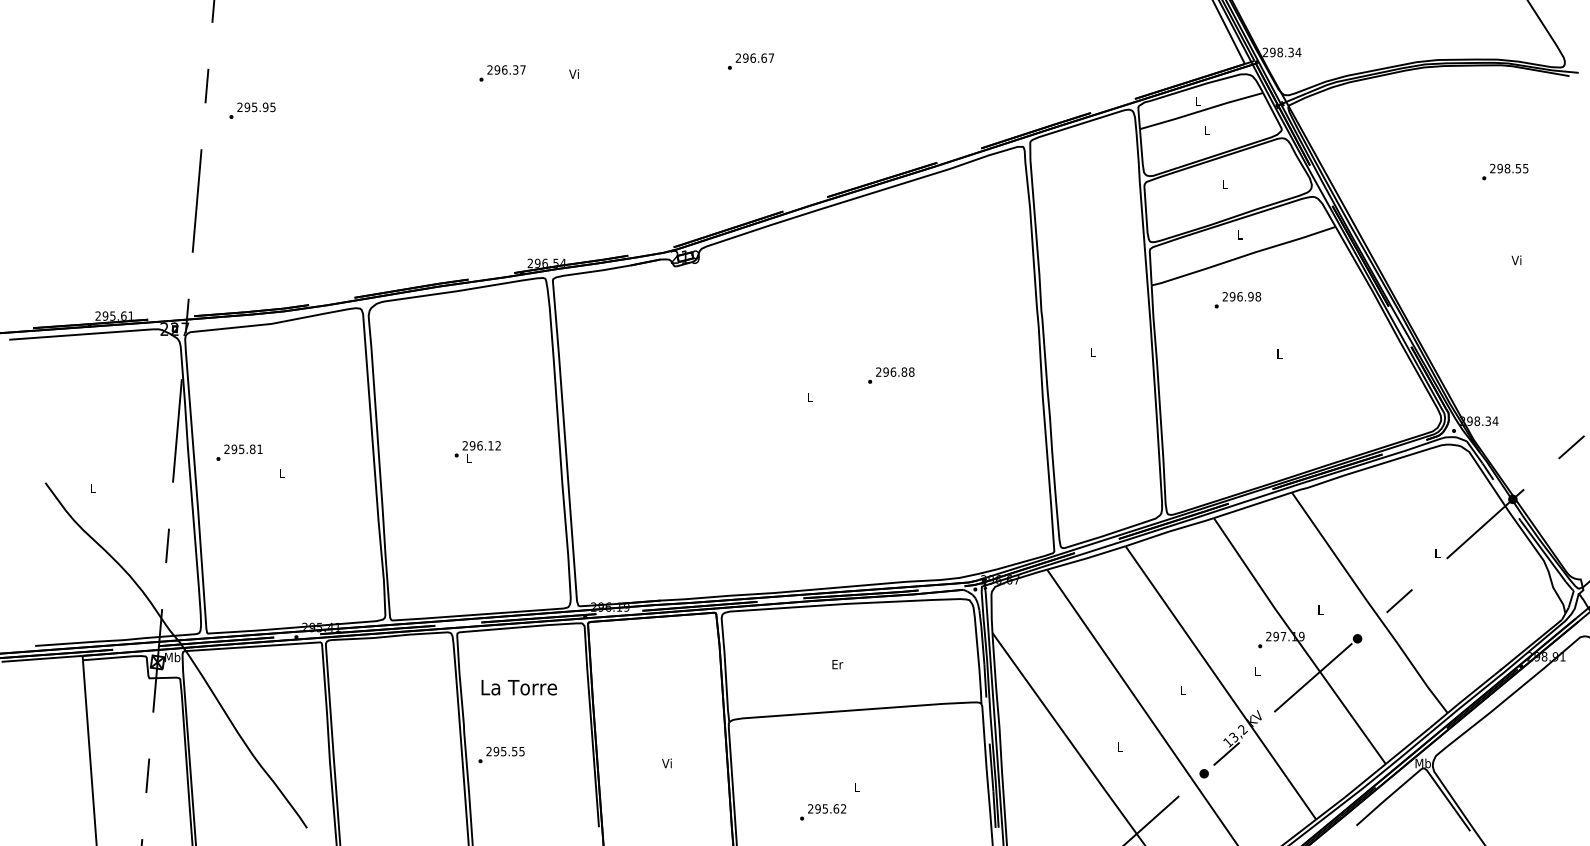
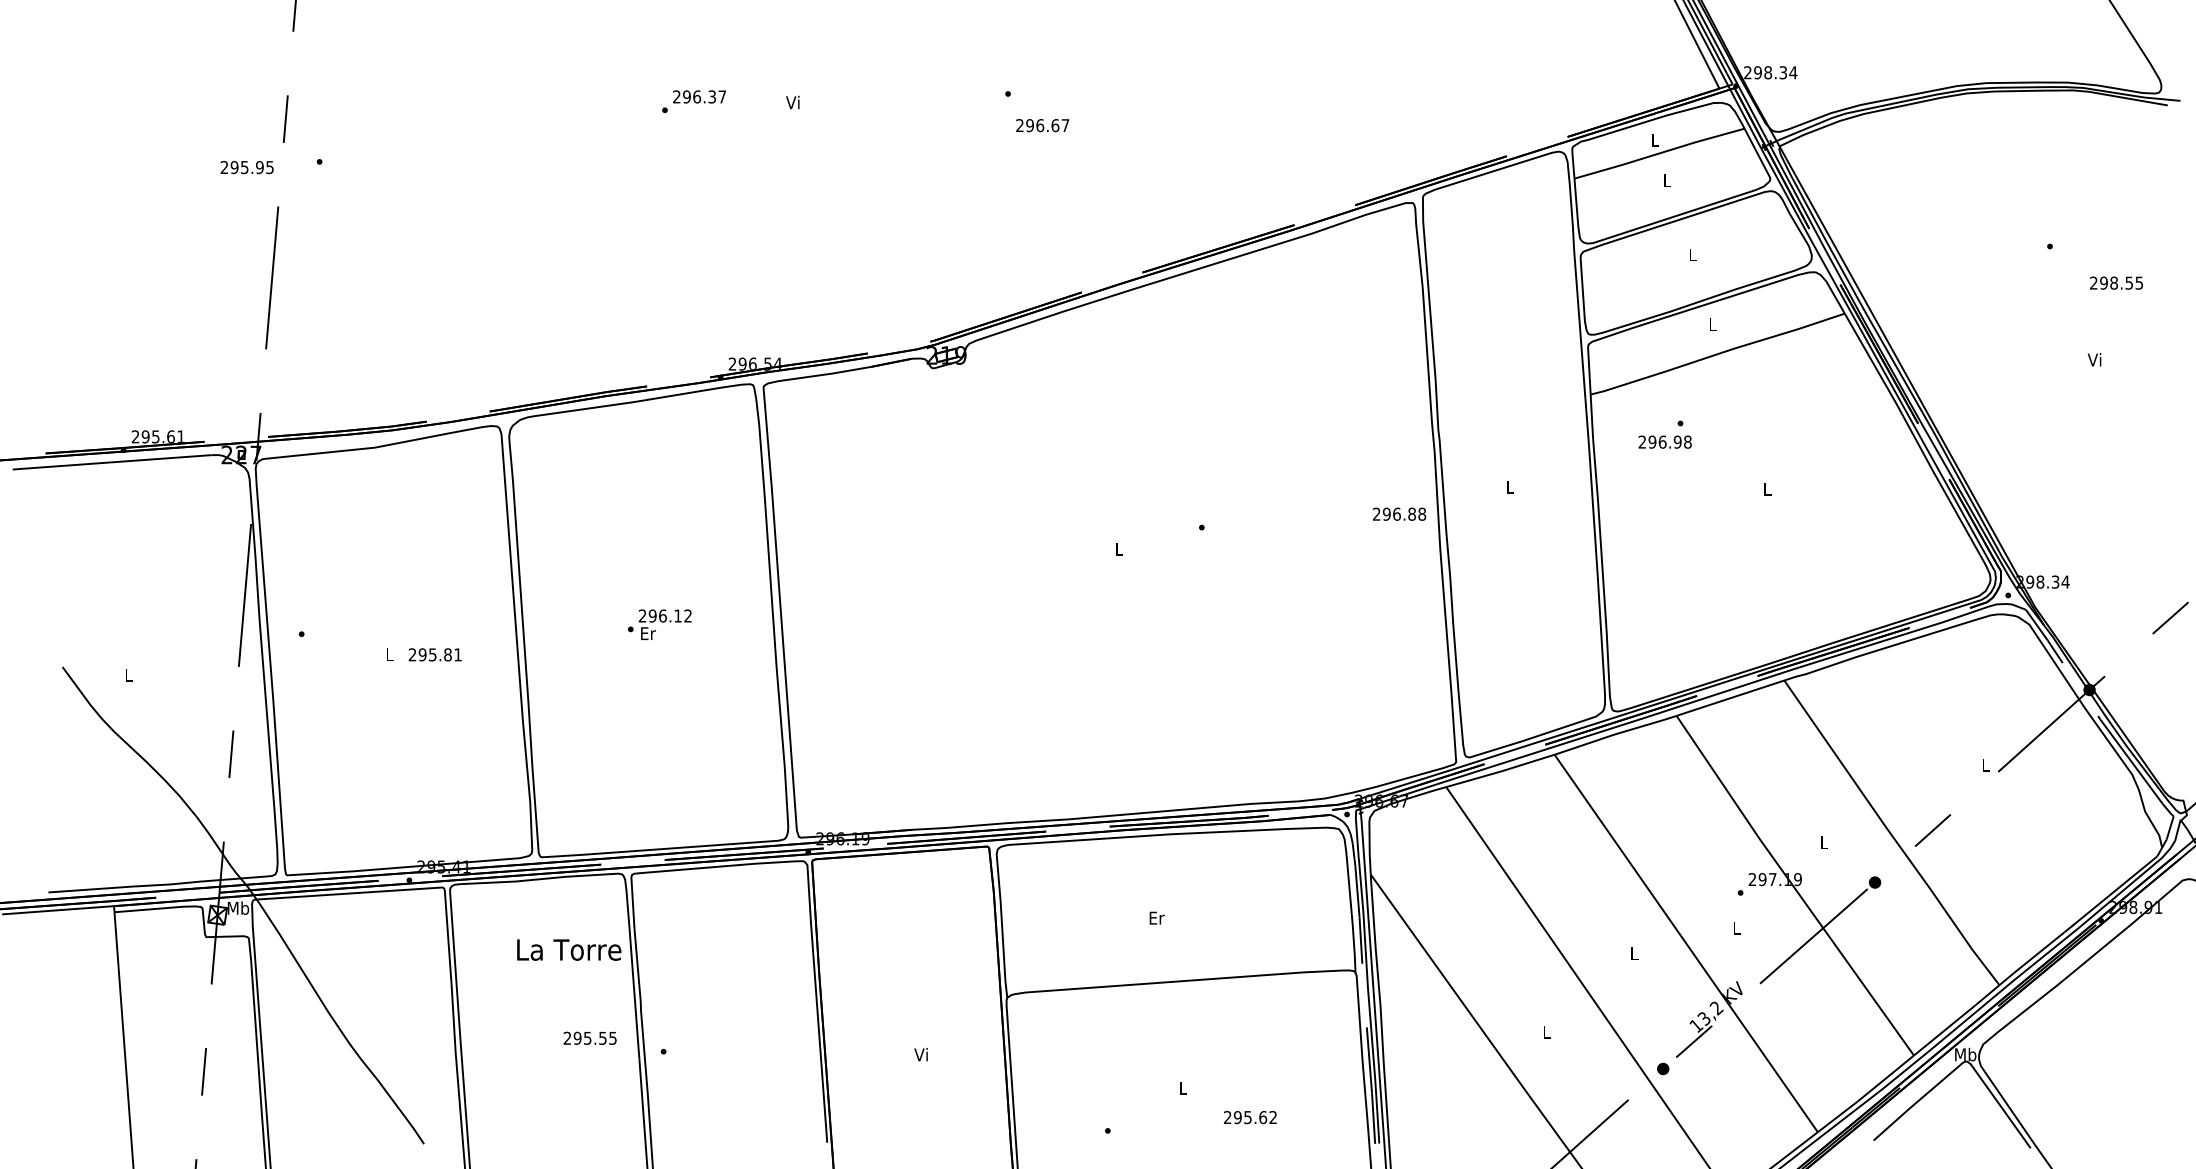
text: (754, 58) -> (1042, 125), moved
text: (255, 107) -> (246, 167), moved
text: (1509, 168) -> (2116, 282), moved
text: (1241, 296) -> (1664, 441), moved
text: (895, 371) -> (1399, 513), moved
text: (242, 449) -> (434, 654), moved
text: (469, 458) -> (648, 633), L -> Er
text: (519, 687) -> (569, 949), moved
text: (505, 750) -> (589, 1037), moved
text: (827, 808) -> (1250, 1117), moved

